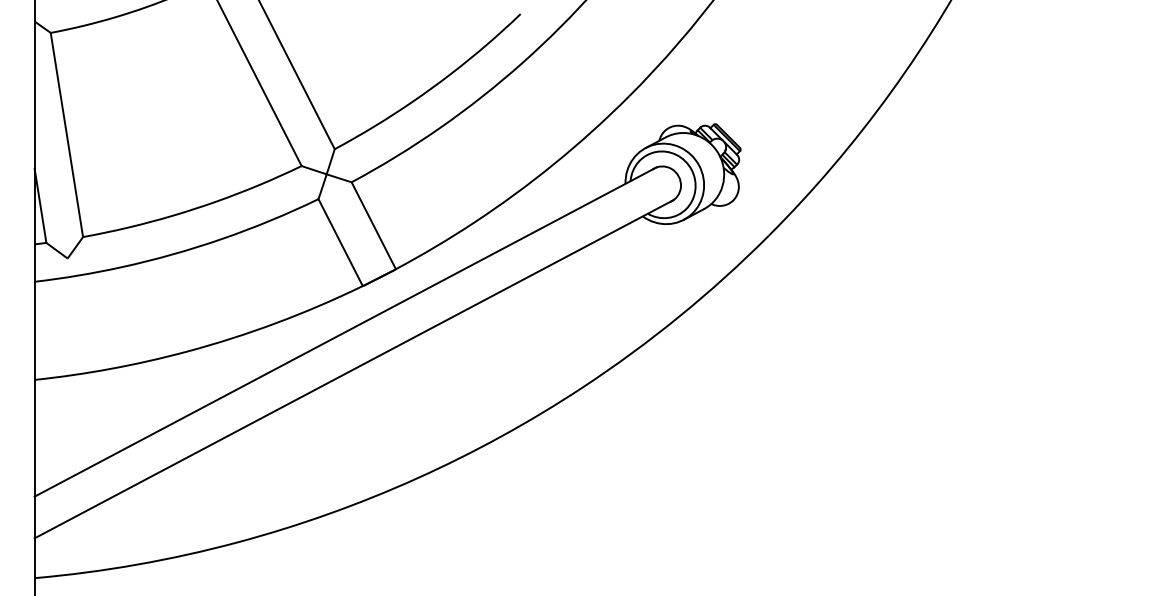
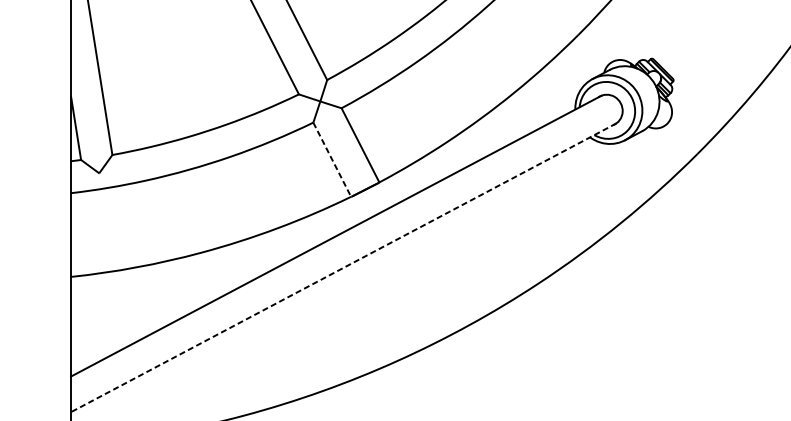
line: (340, 242) -> (332, 159), solid -> dashed
line: (353, 369) -> (343, 268), solid -> dashed

